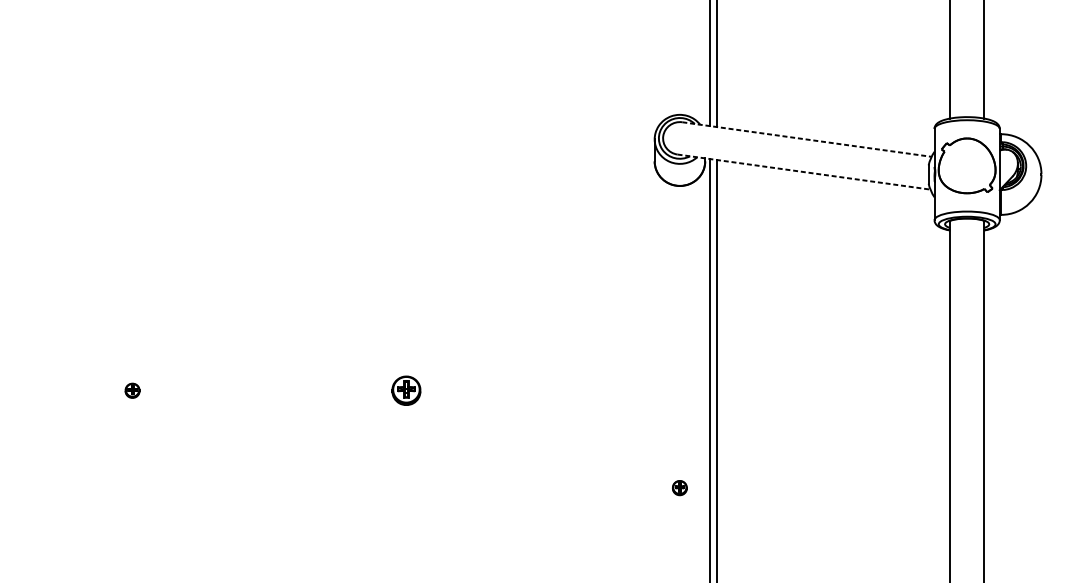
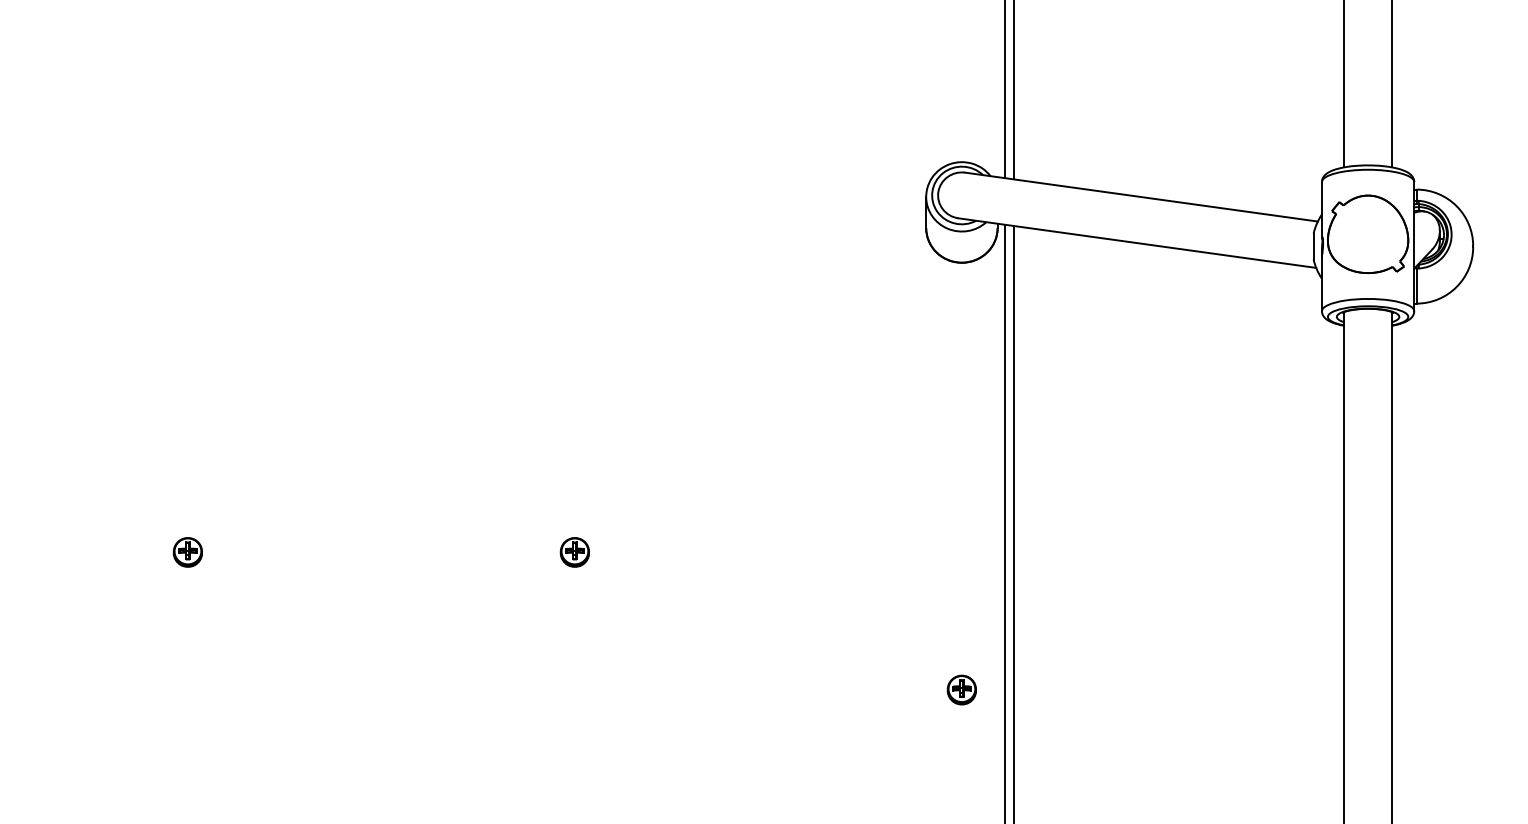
line: (806, 139) -> (1141, 197), dashed -> solid
line: (804, 172) -> (1137, 243), dashed -> solid
part: (132, 390) -> (187, 552), size x1.43
part: (406, 390) -> (574, 552), size x0.71
part: (679, 487) -> (961, 689), size x1.43

